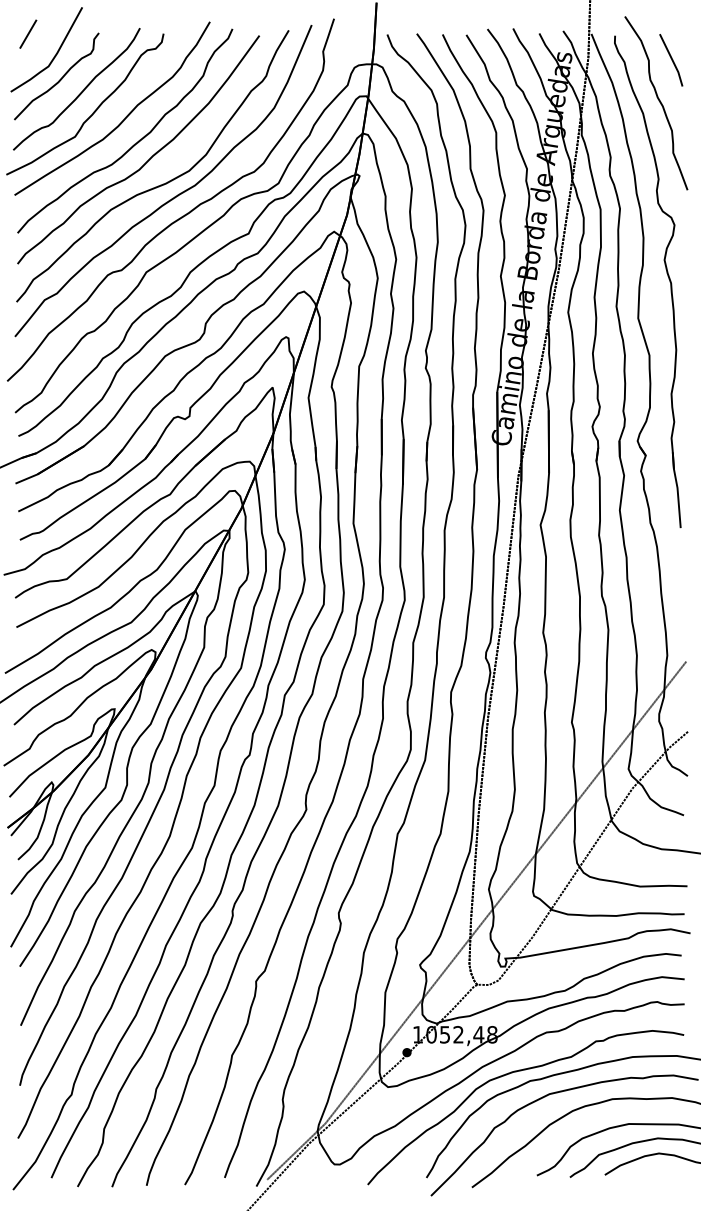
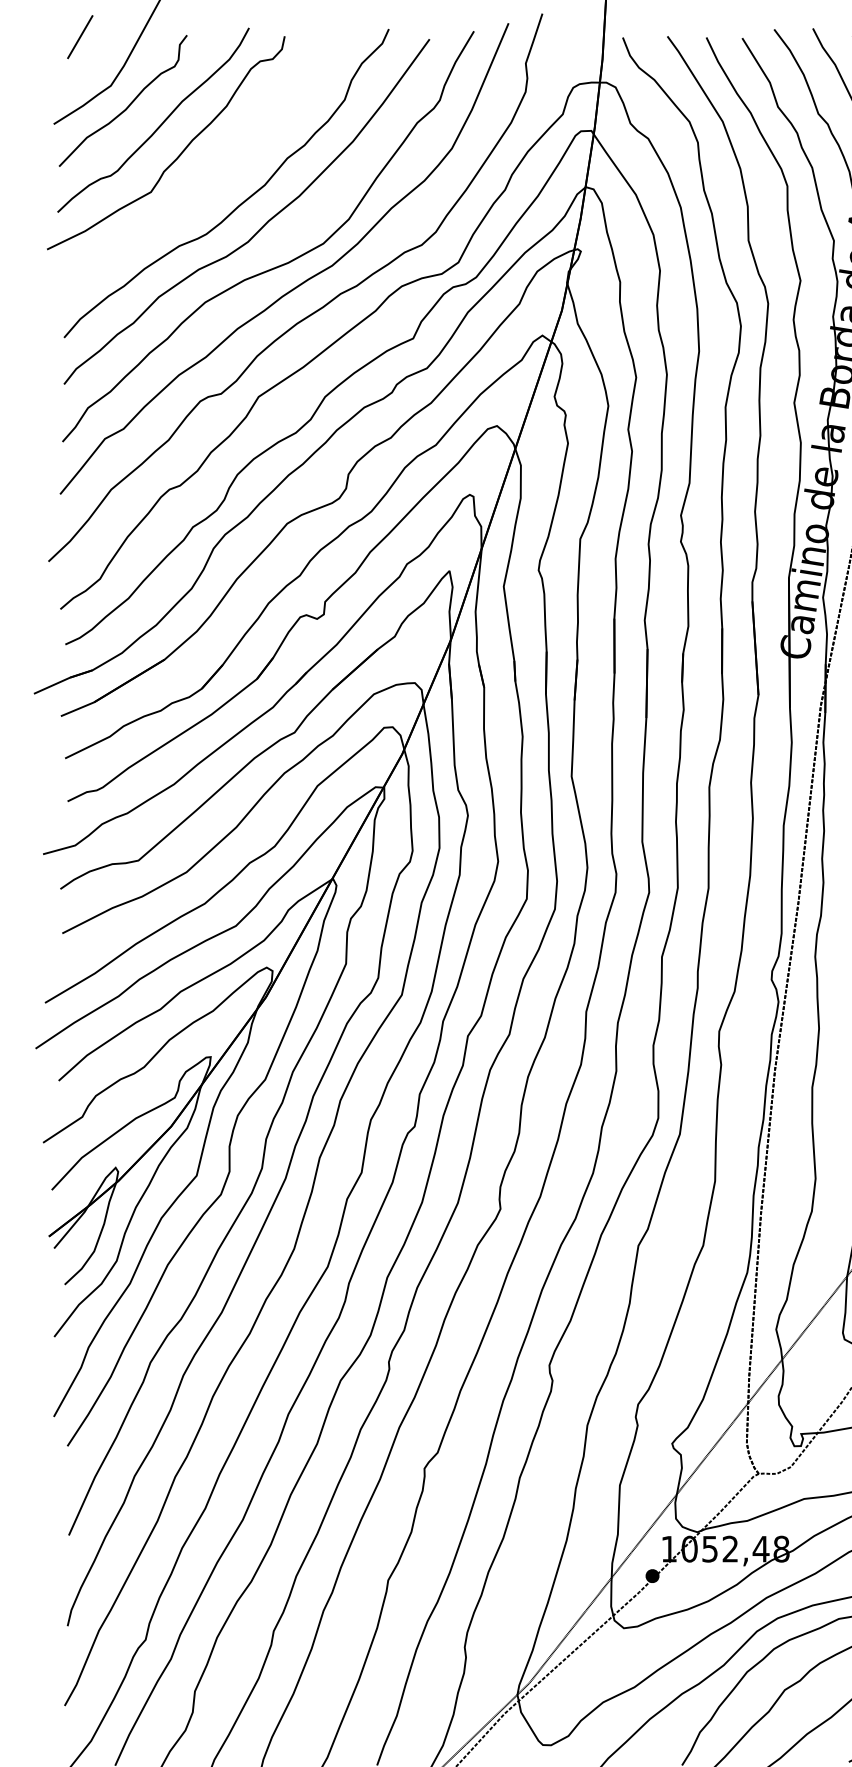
curve: (125, 116) -> (227, 161), removed

